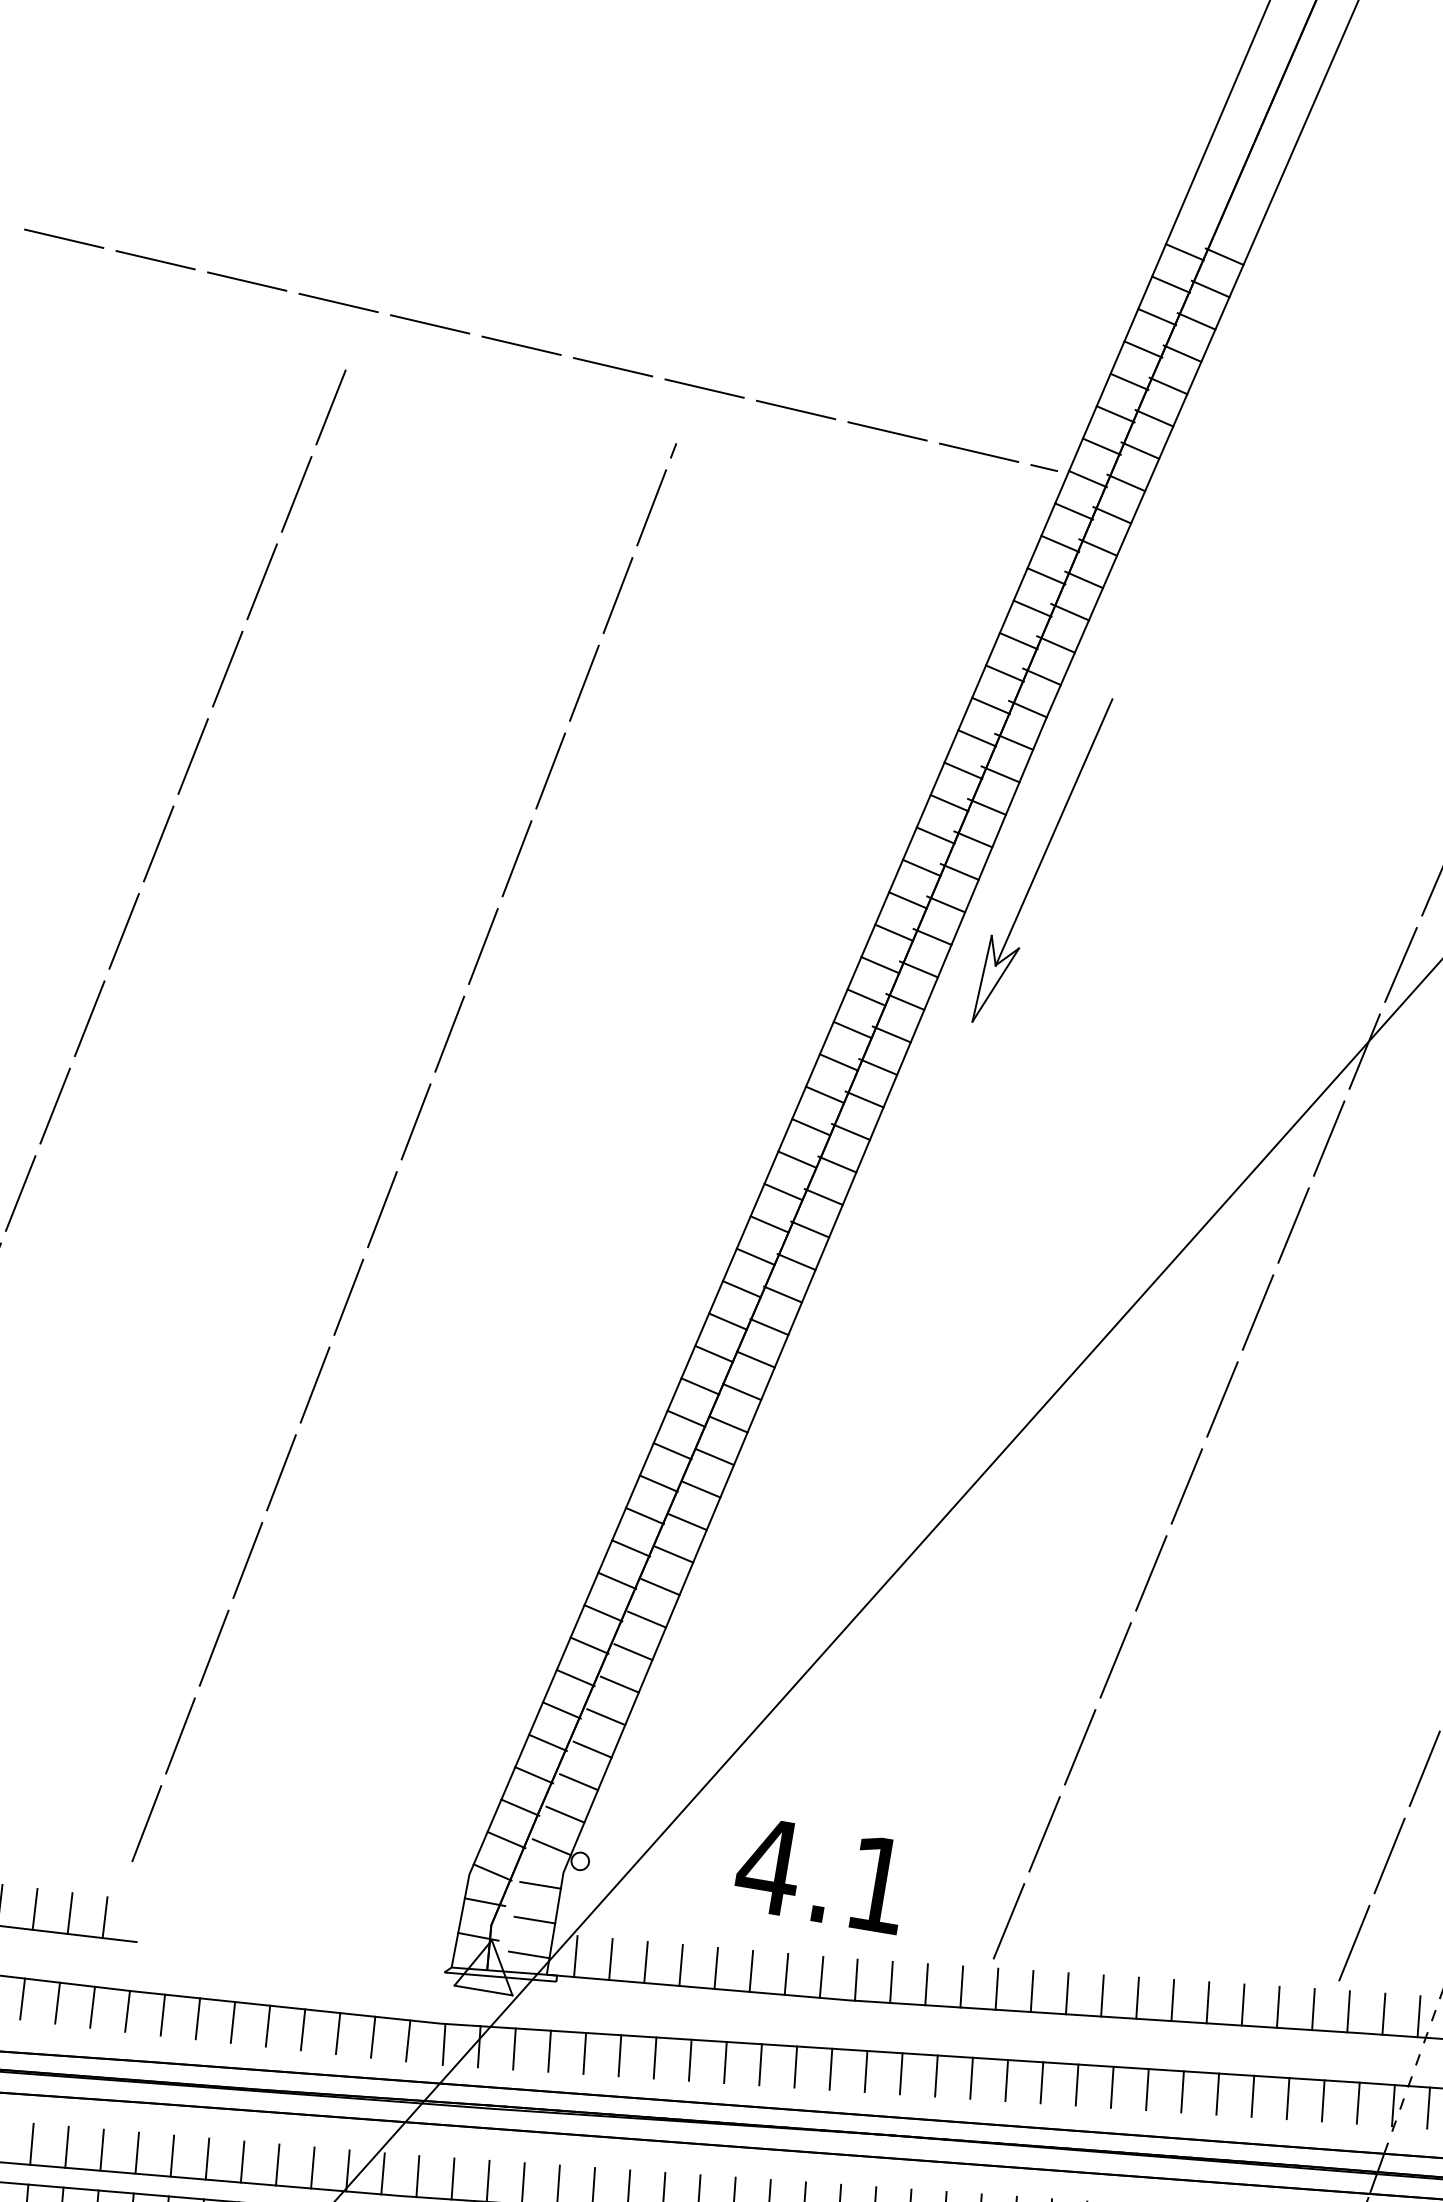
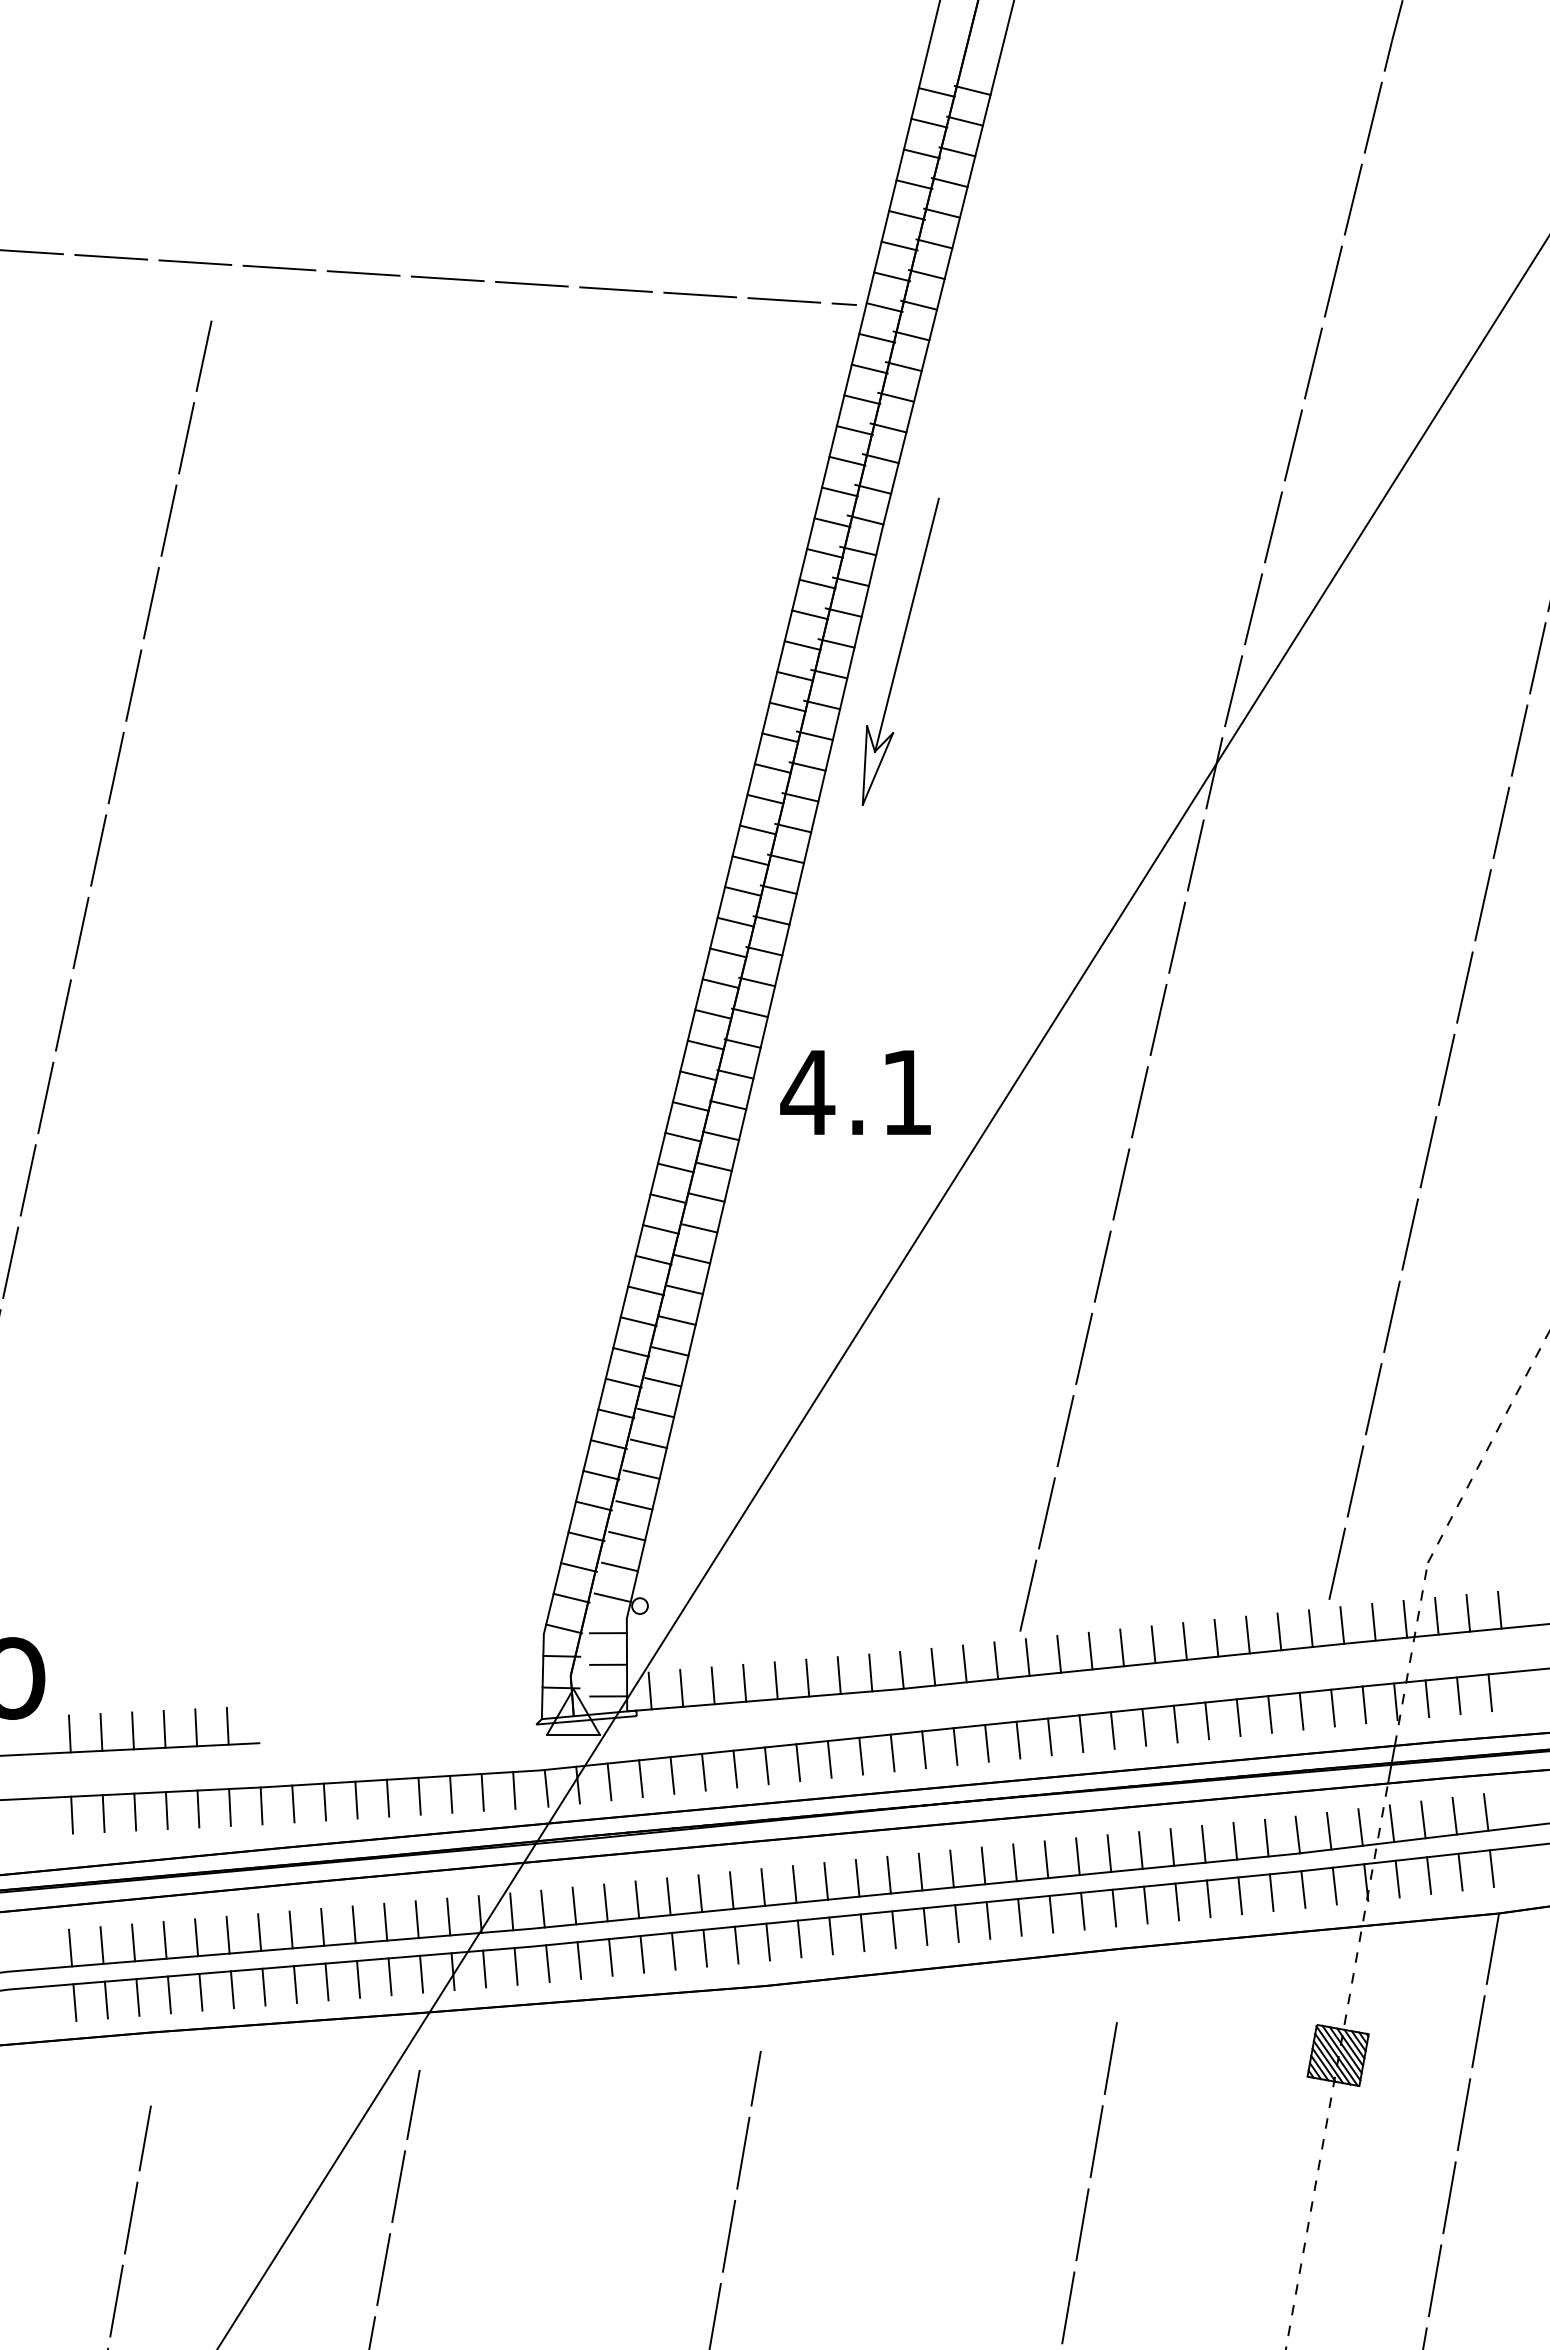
line: (404, 1152) -> (379, 1004), removed
text: (821, 1875) -> (855, 1092), moved

